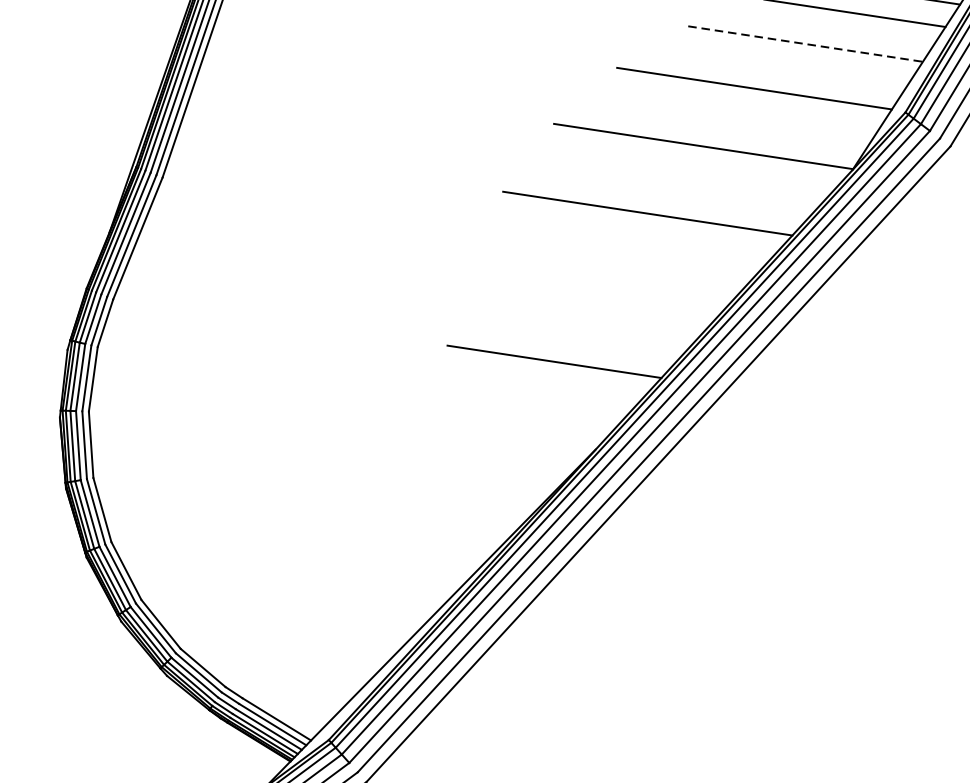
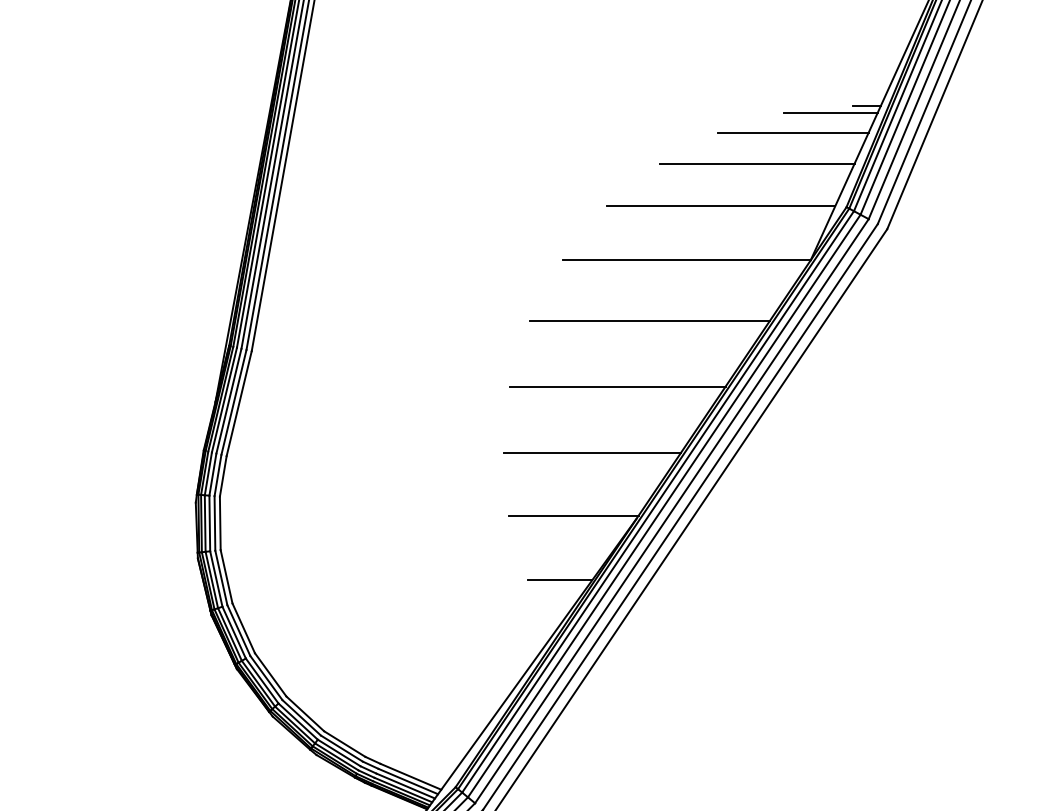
line: (806, 43) -> (757, 163), dashed -> solid
line: (596, 286) -> (617, 386), added
line: (520, 434) -> (573, 515), added
line: (492, 510) -> (560, 580), added

